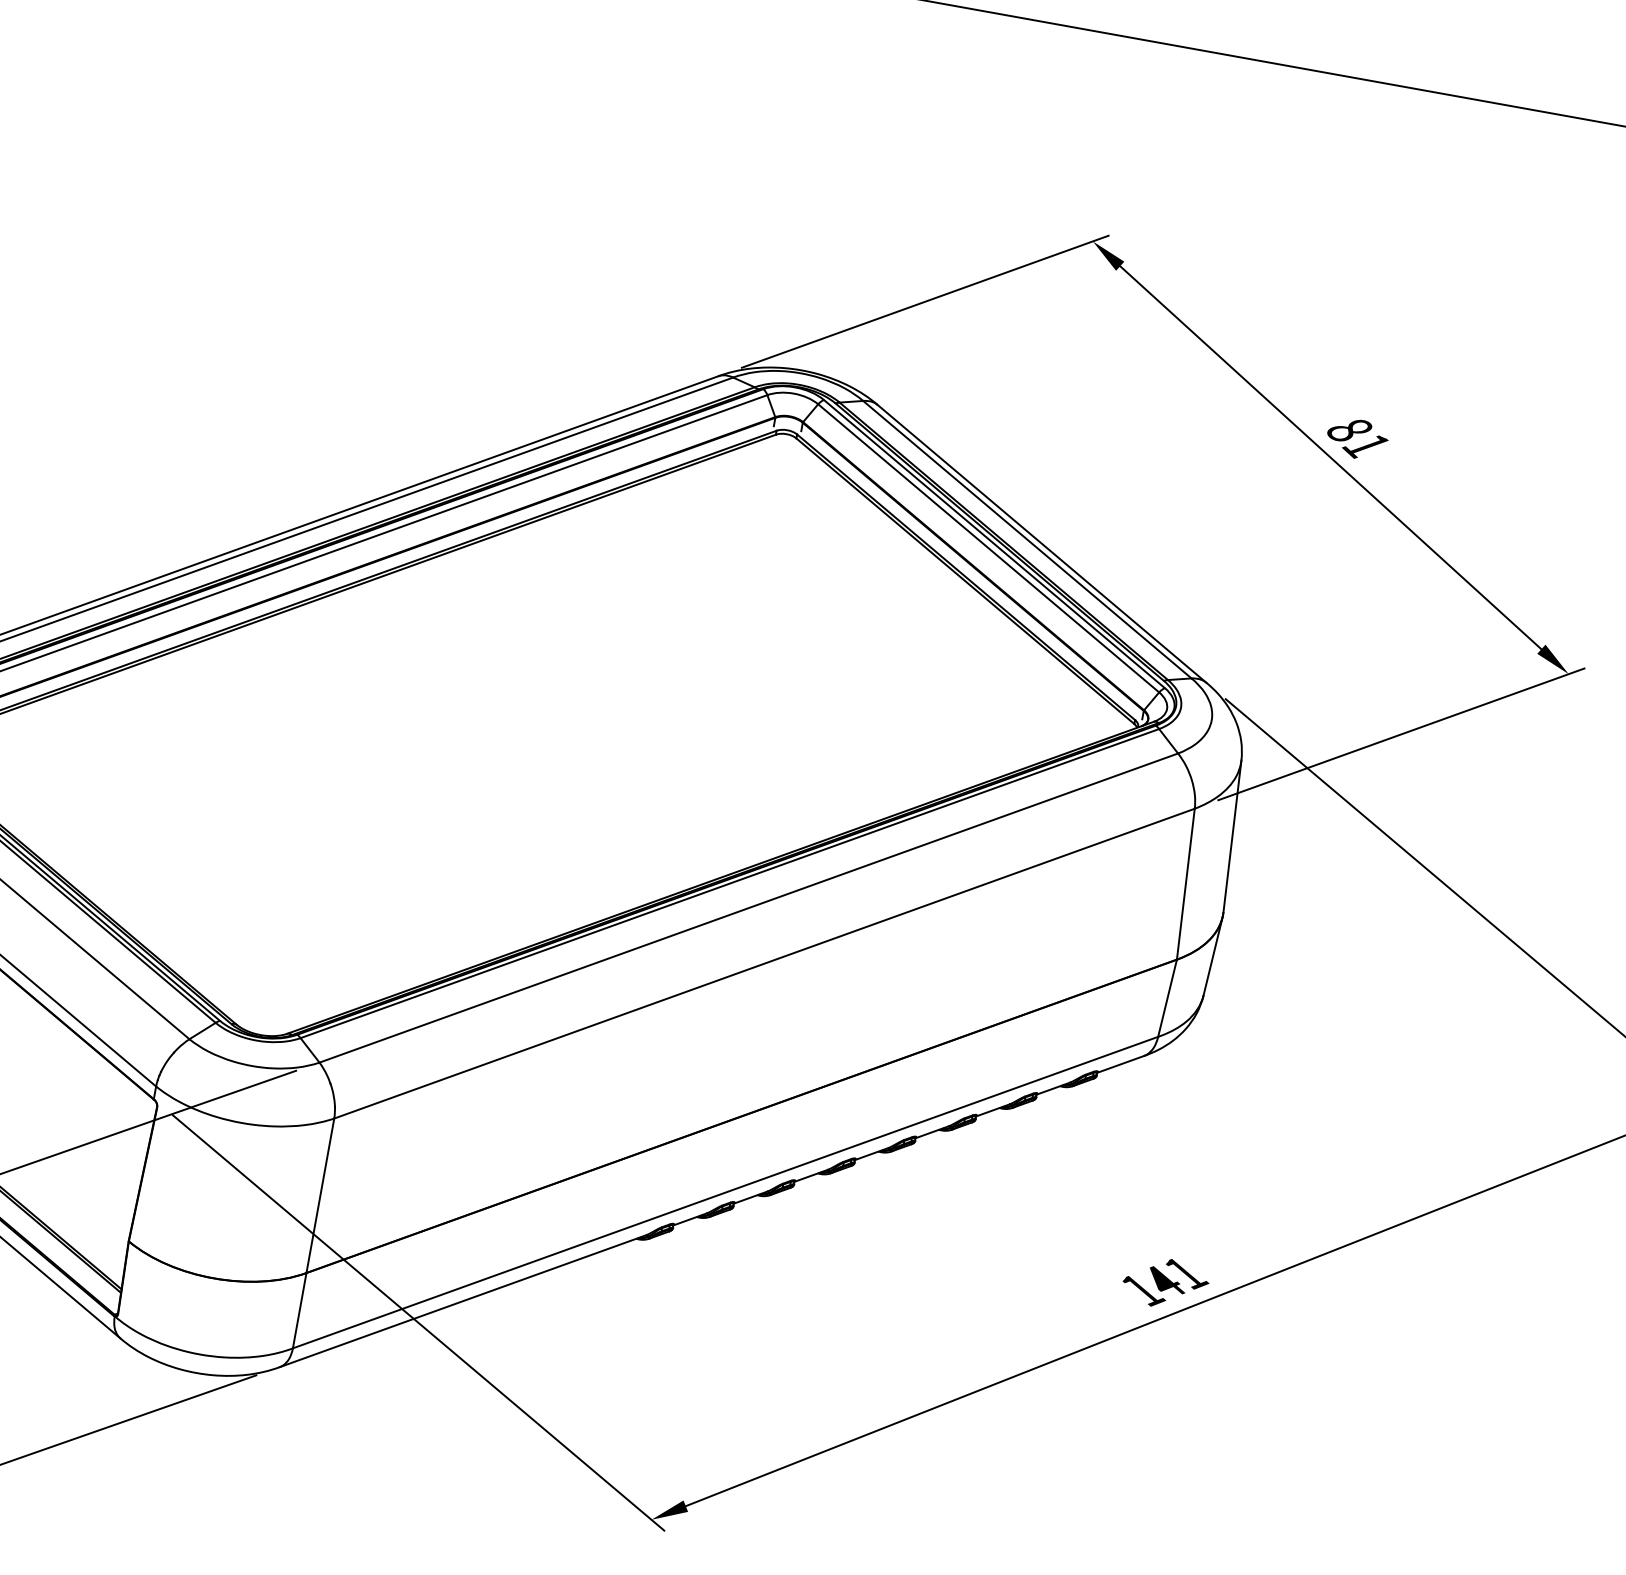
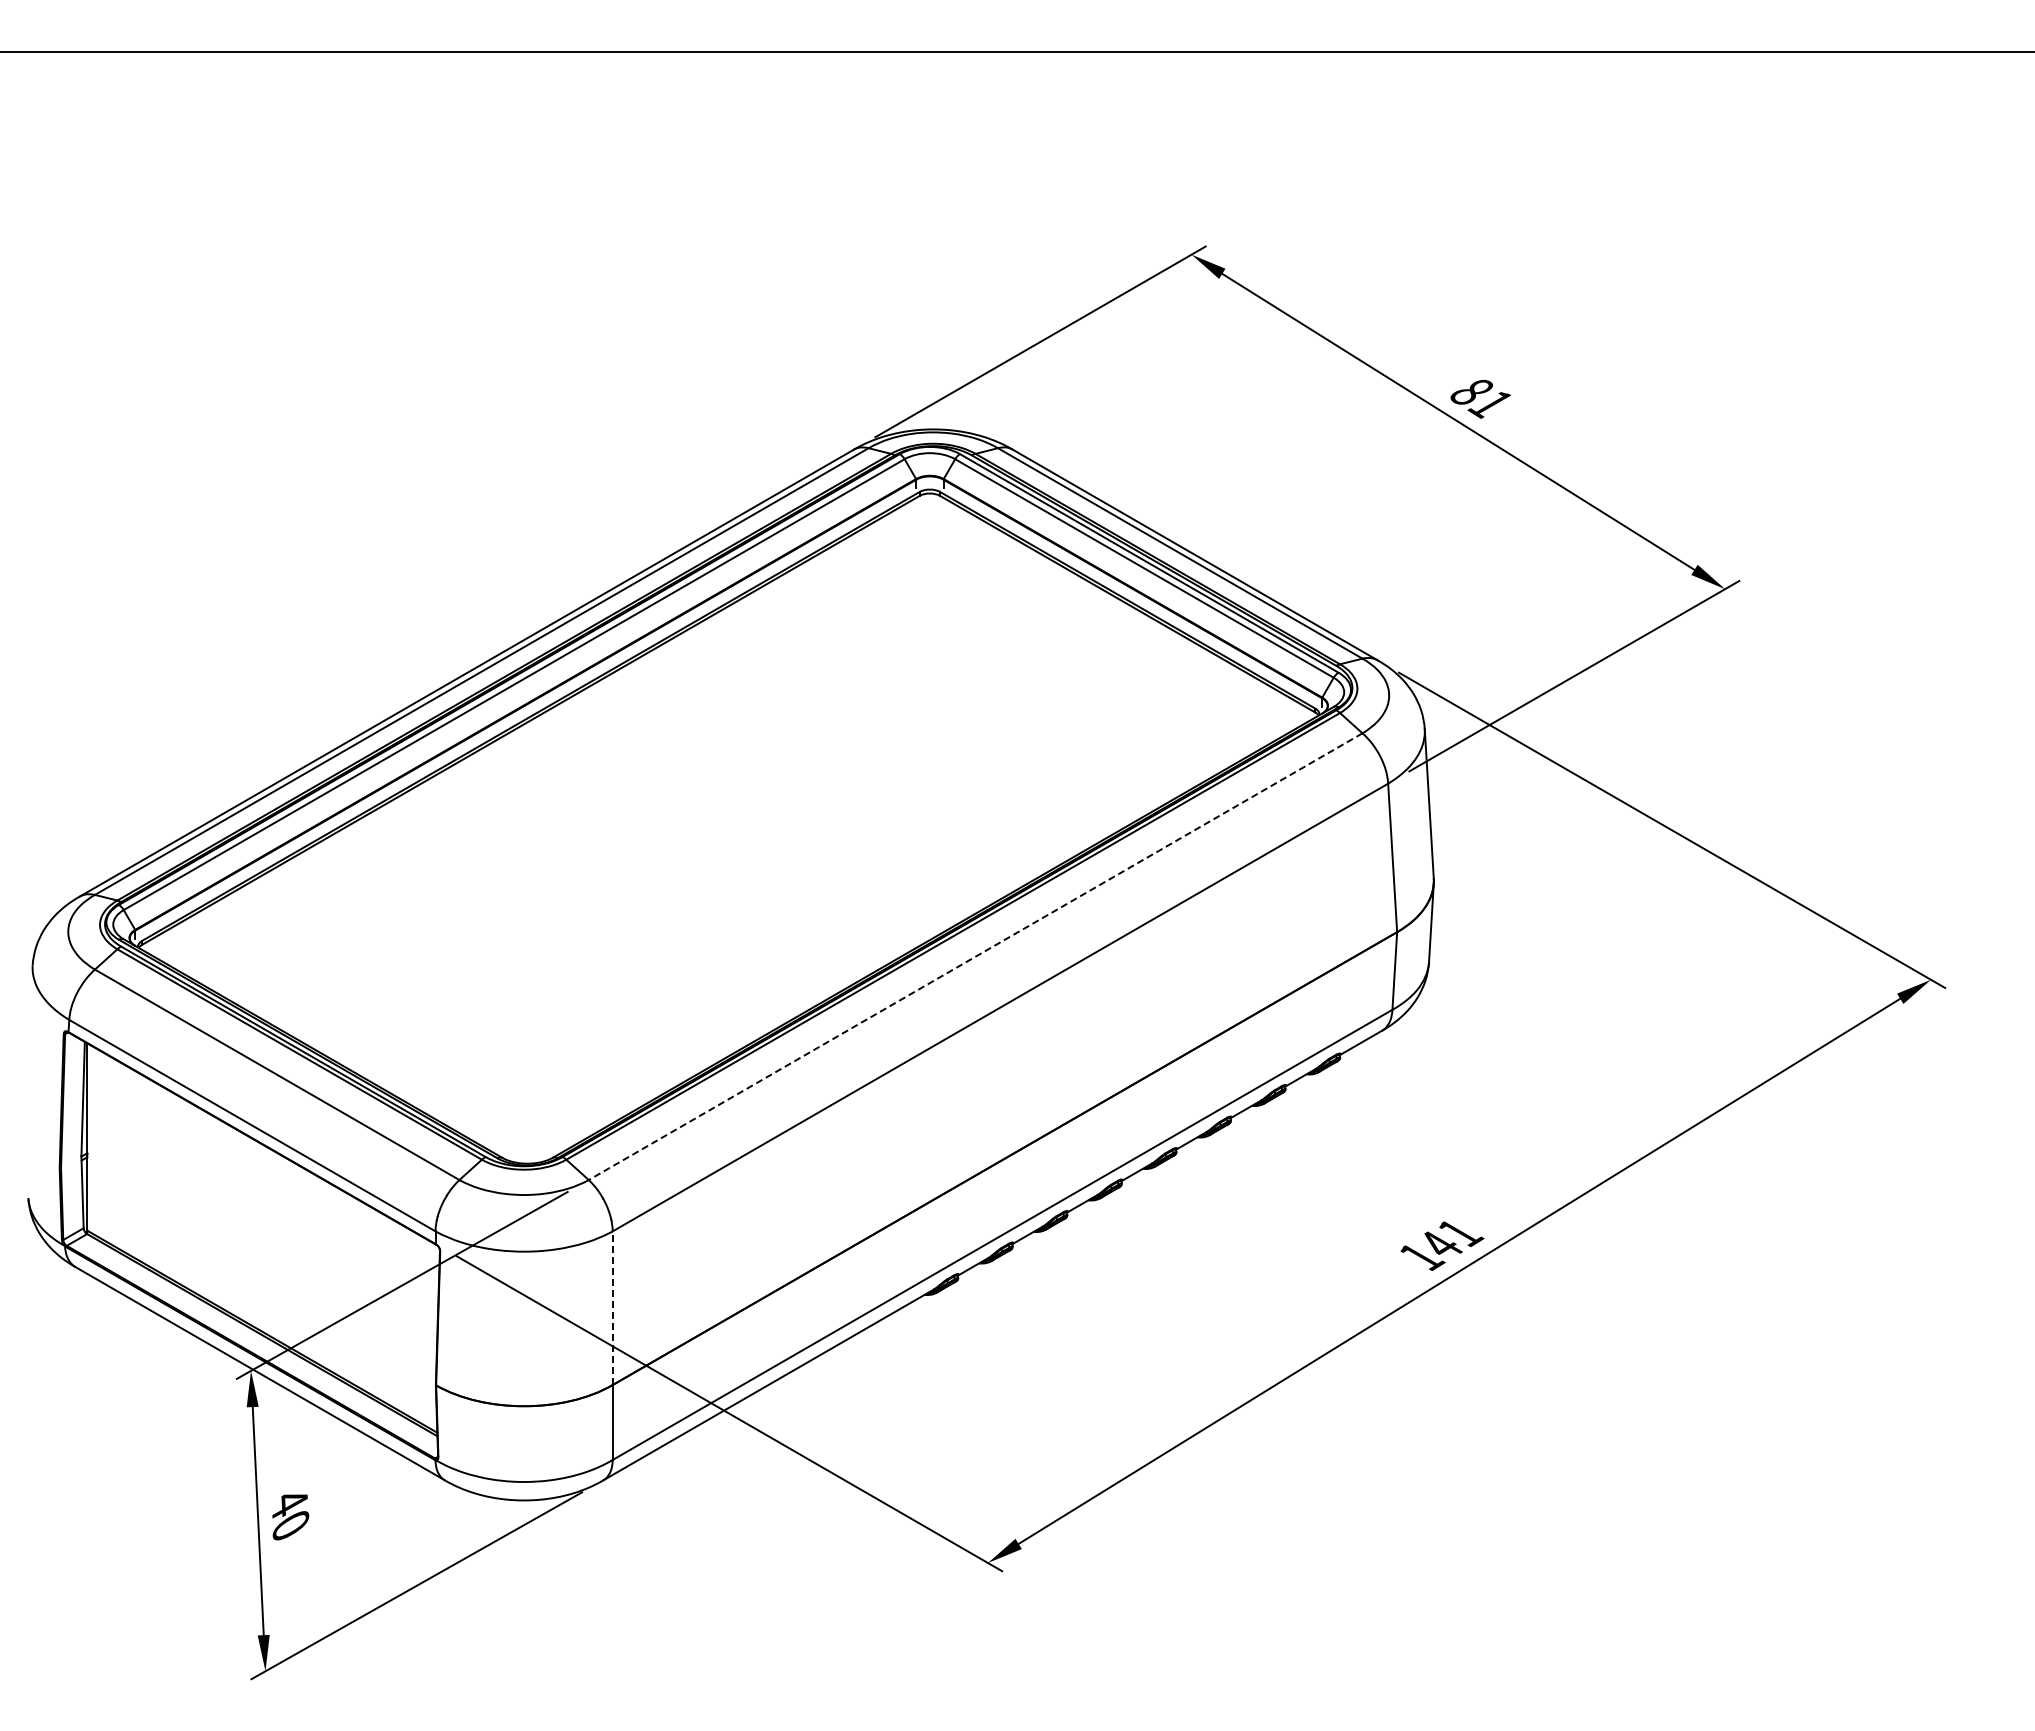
line: (748, 907) -> (975, 956), solid -> dashed
line: (320, 1196) -> (612, 1308), solid -> dashed

